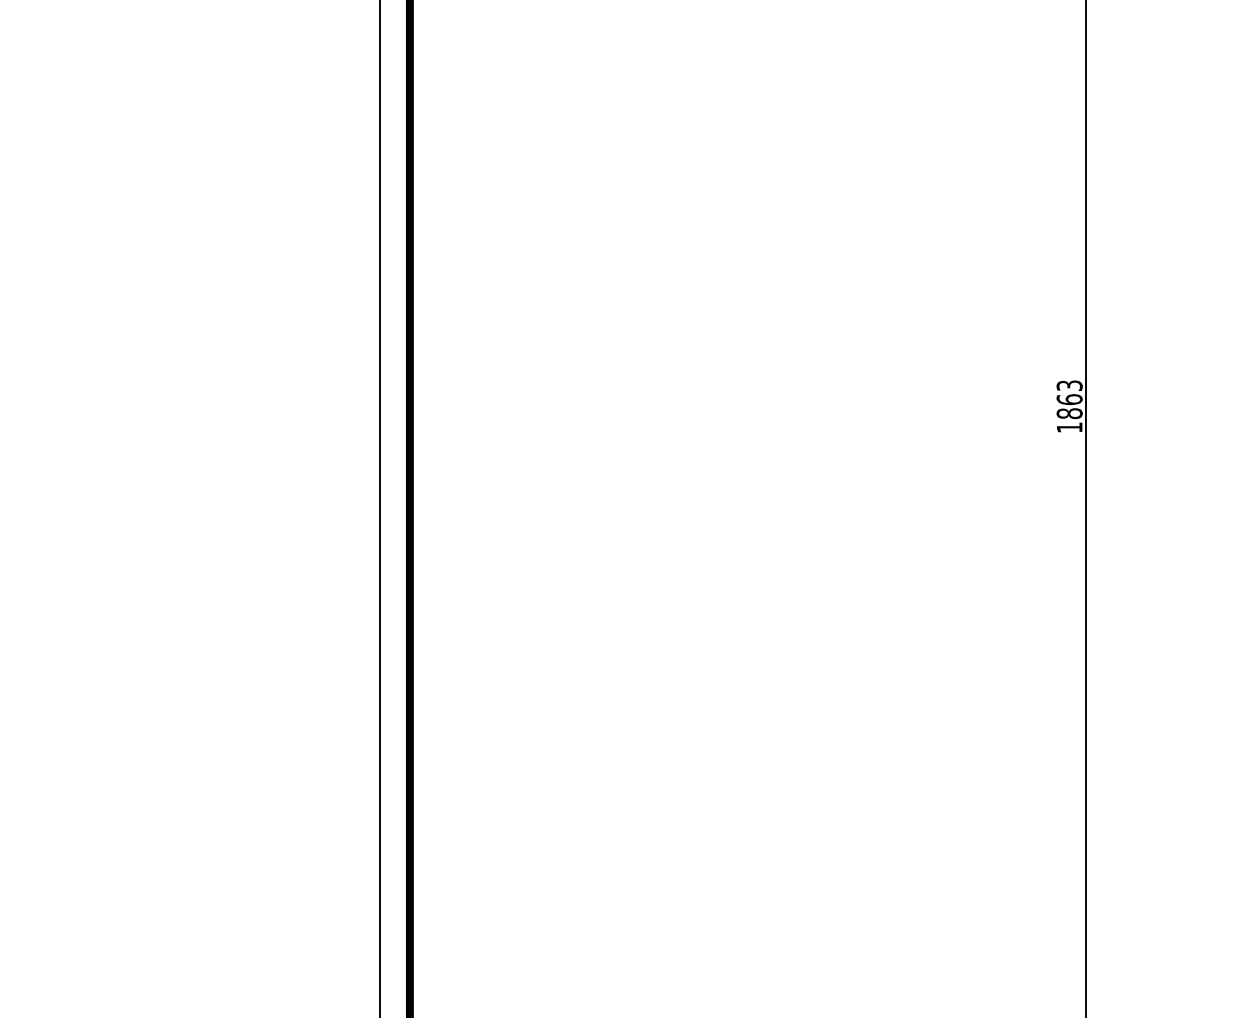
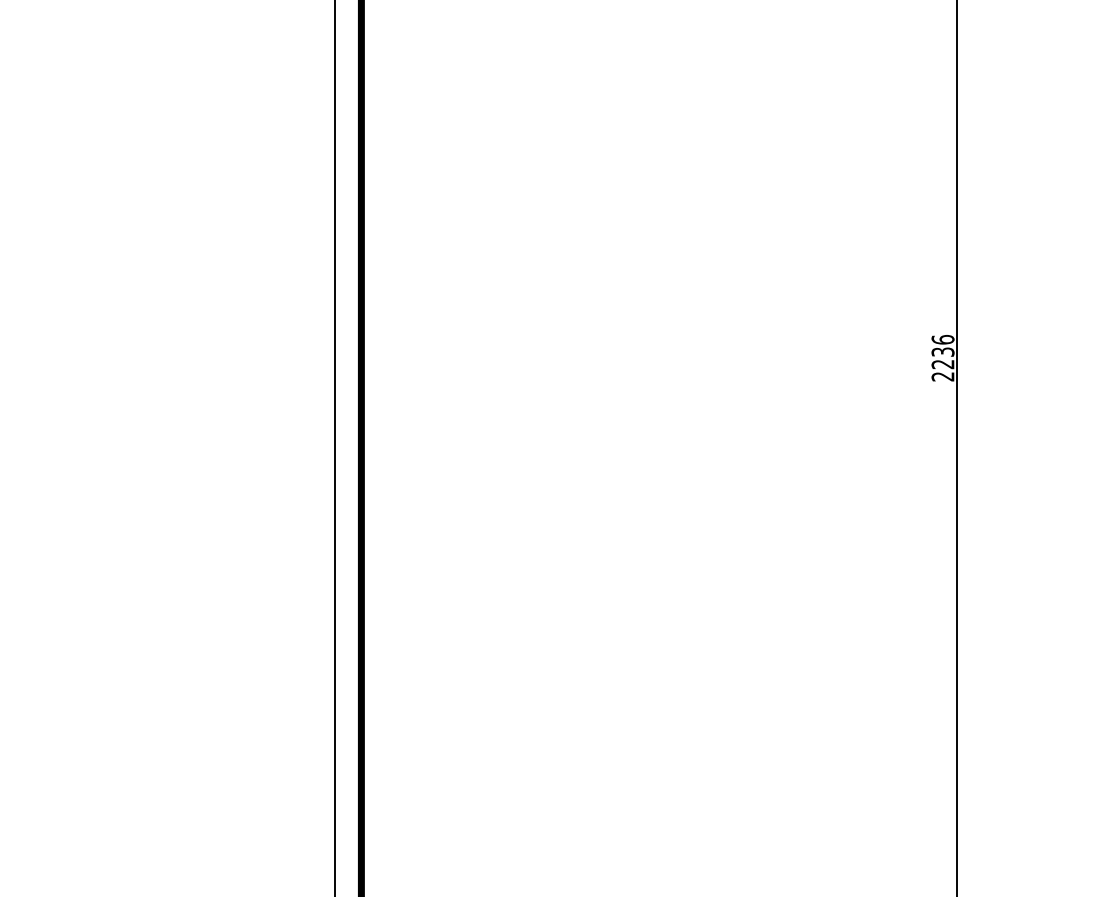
text: (1069, 406) -> (942, 358), 1863 -> 2236

